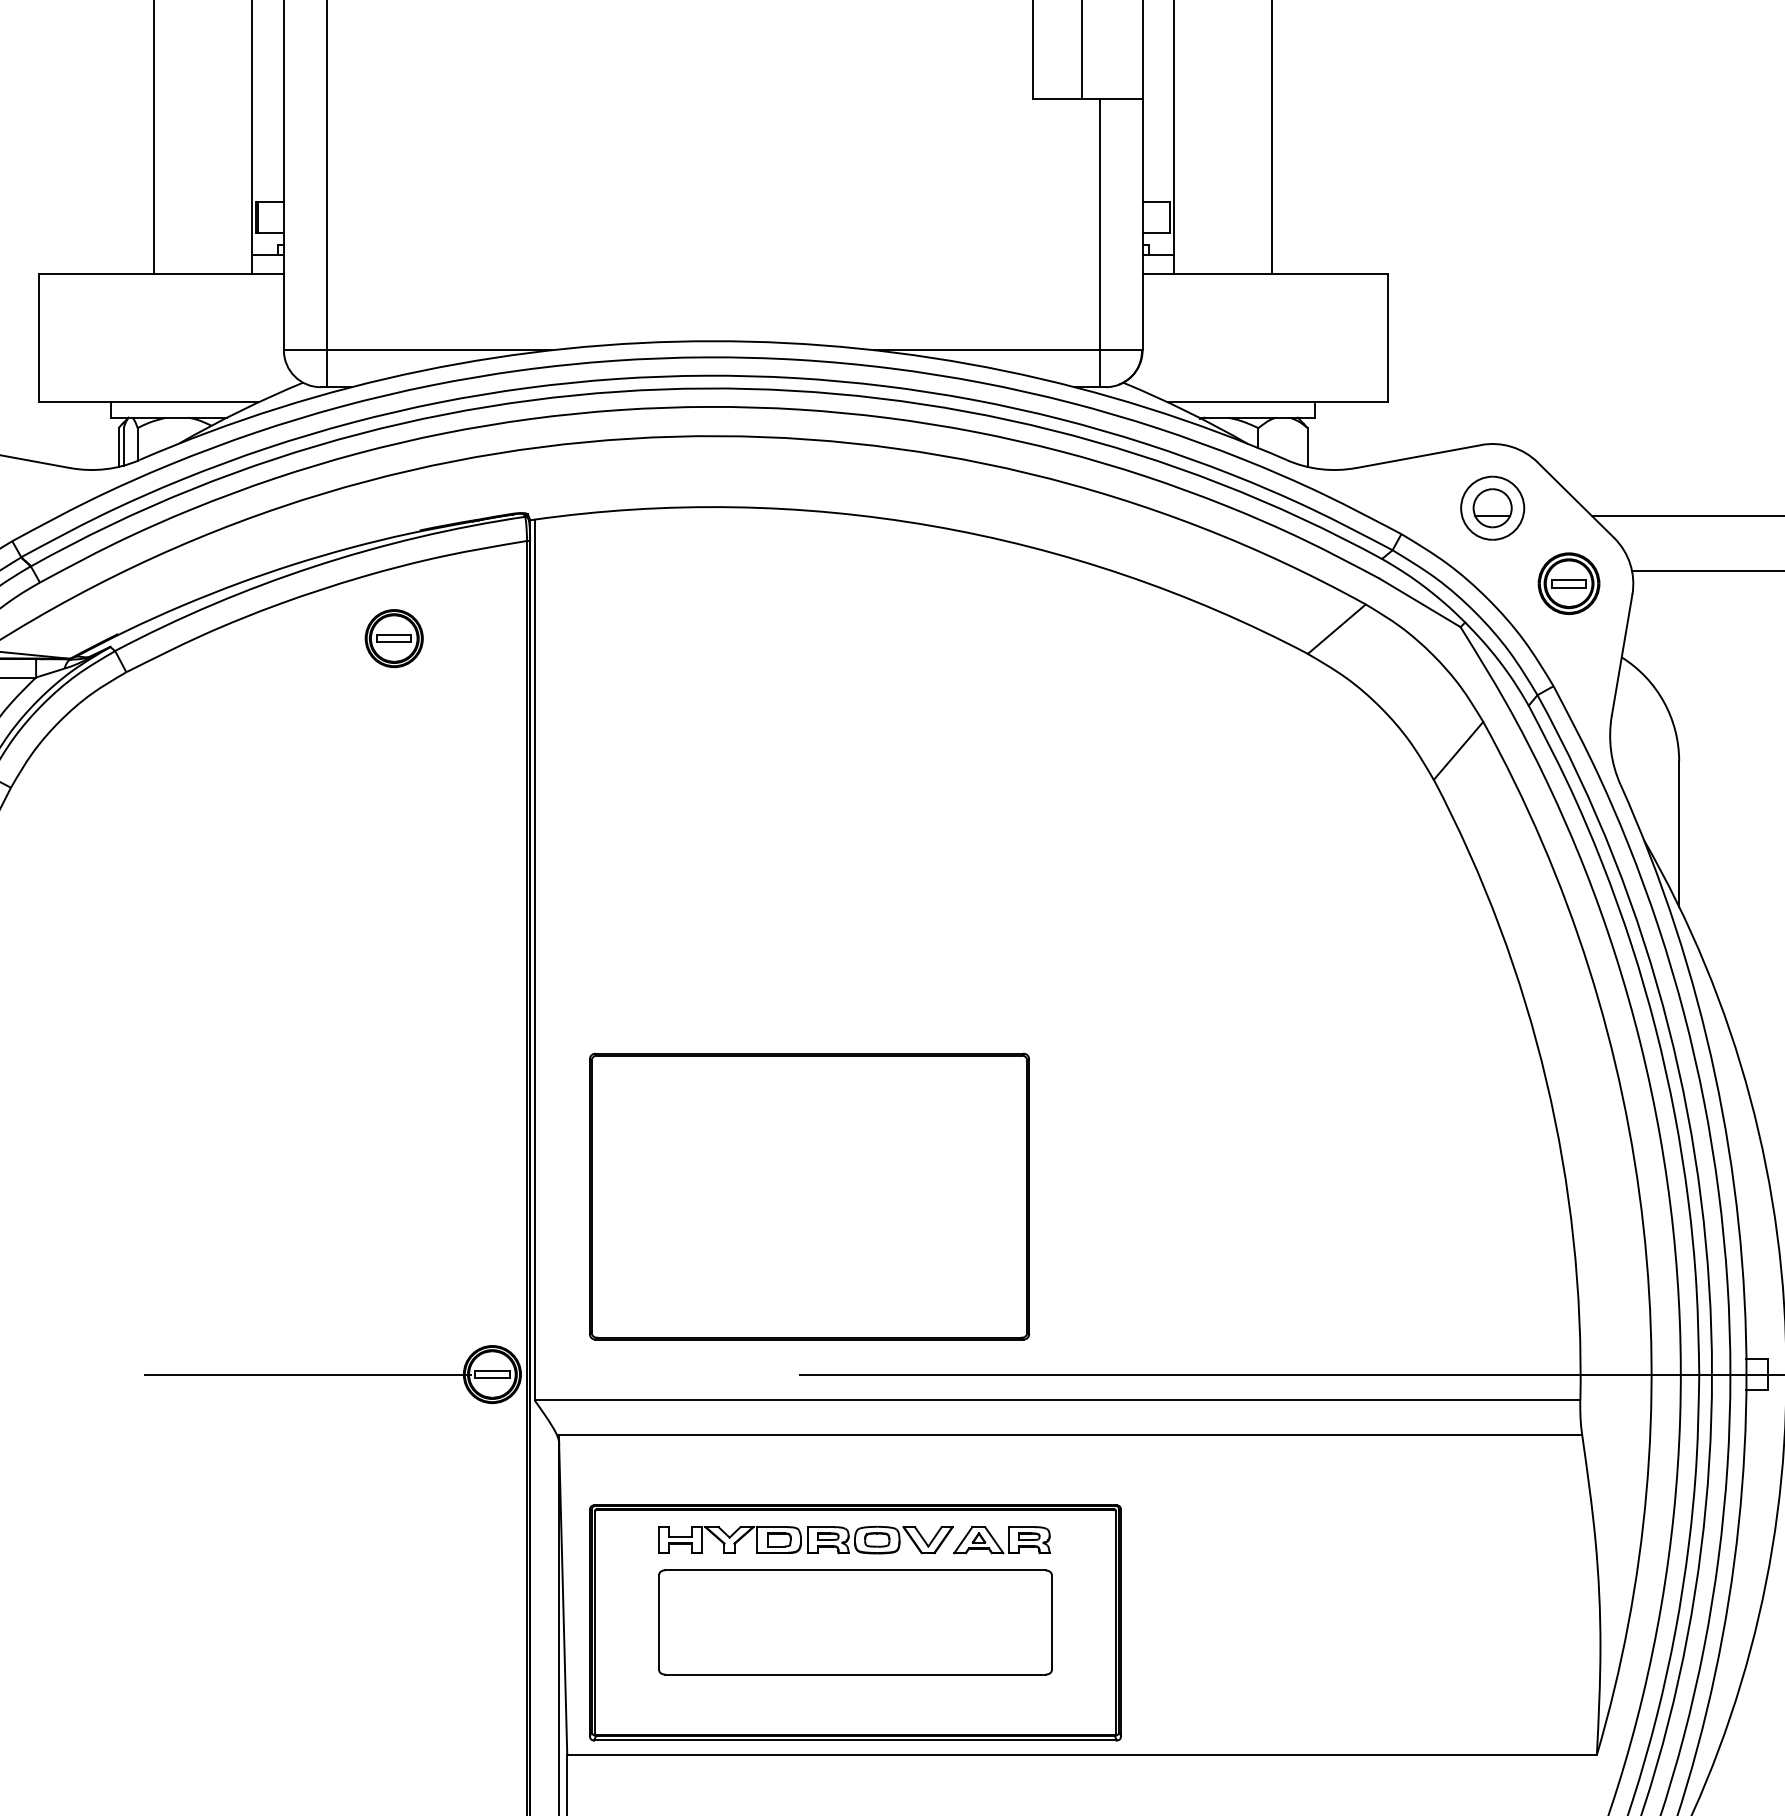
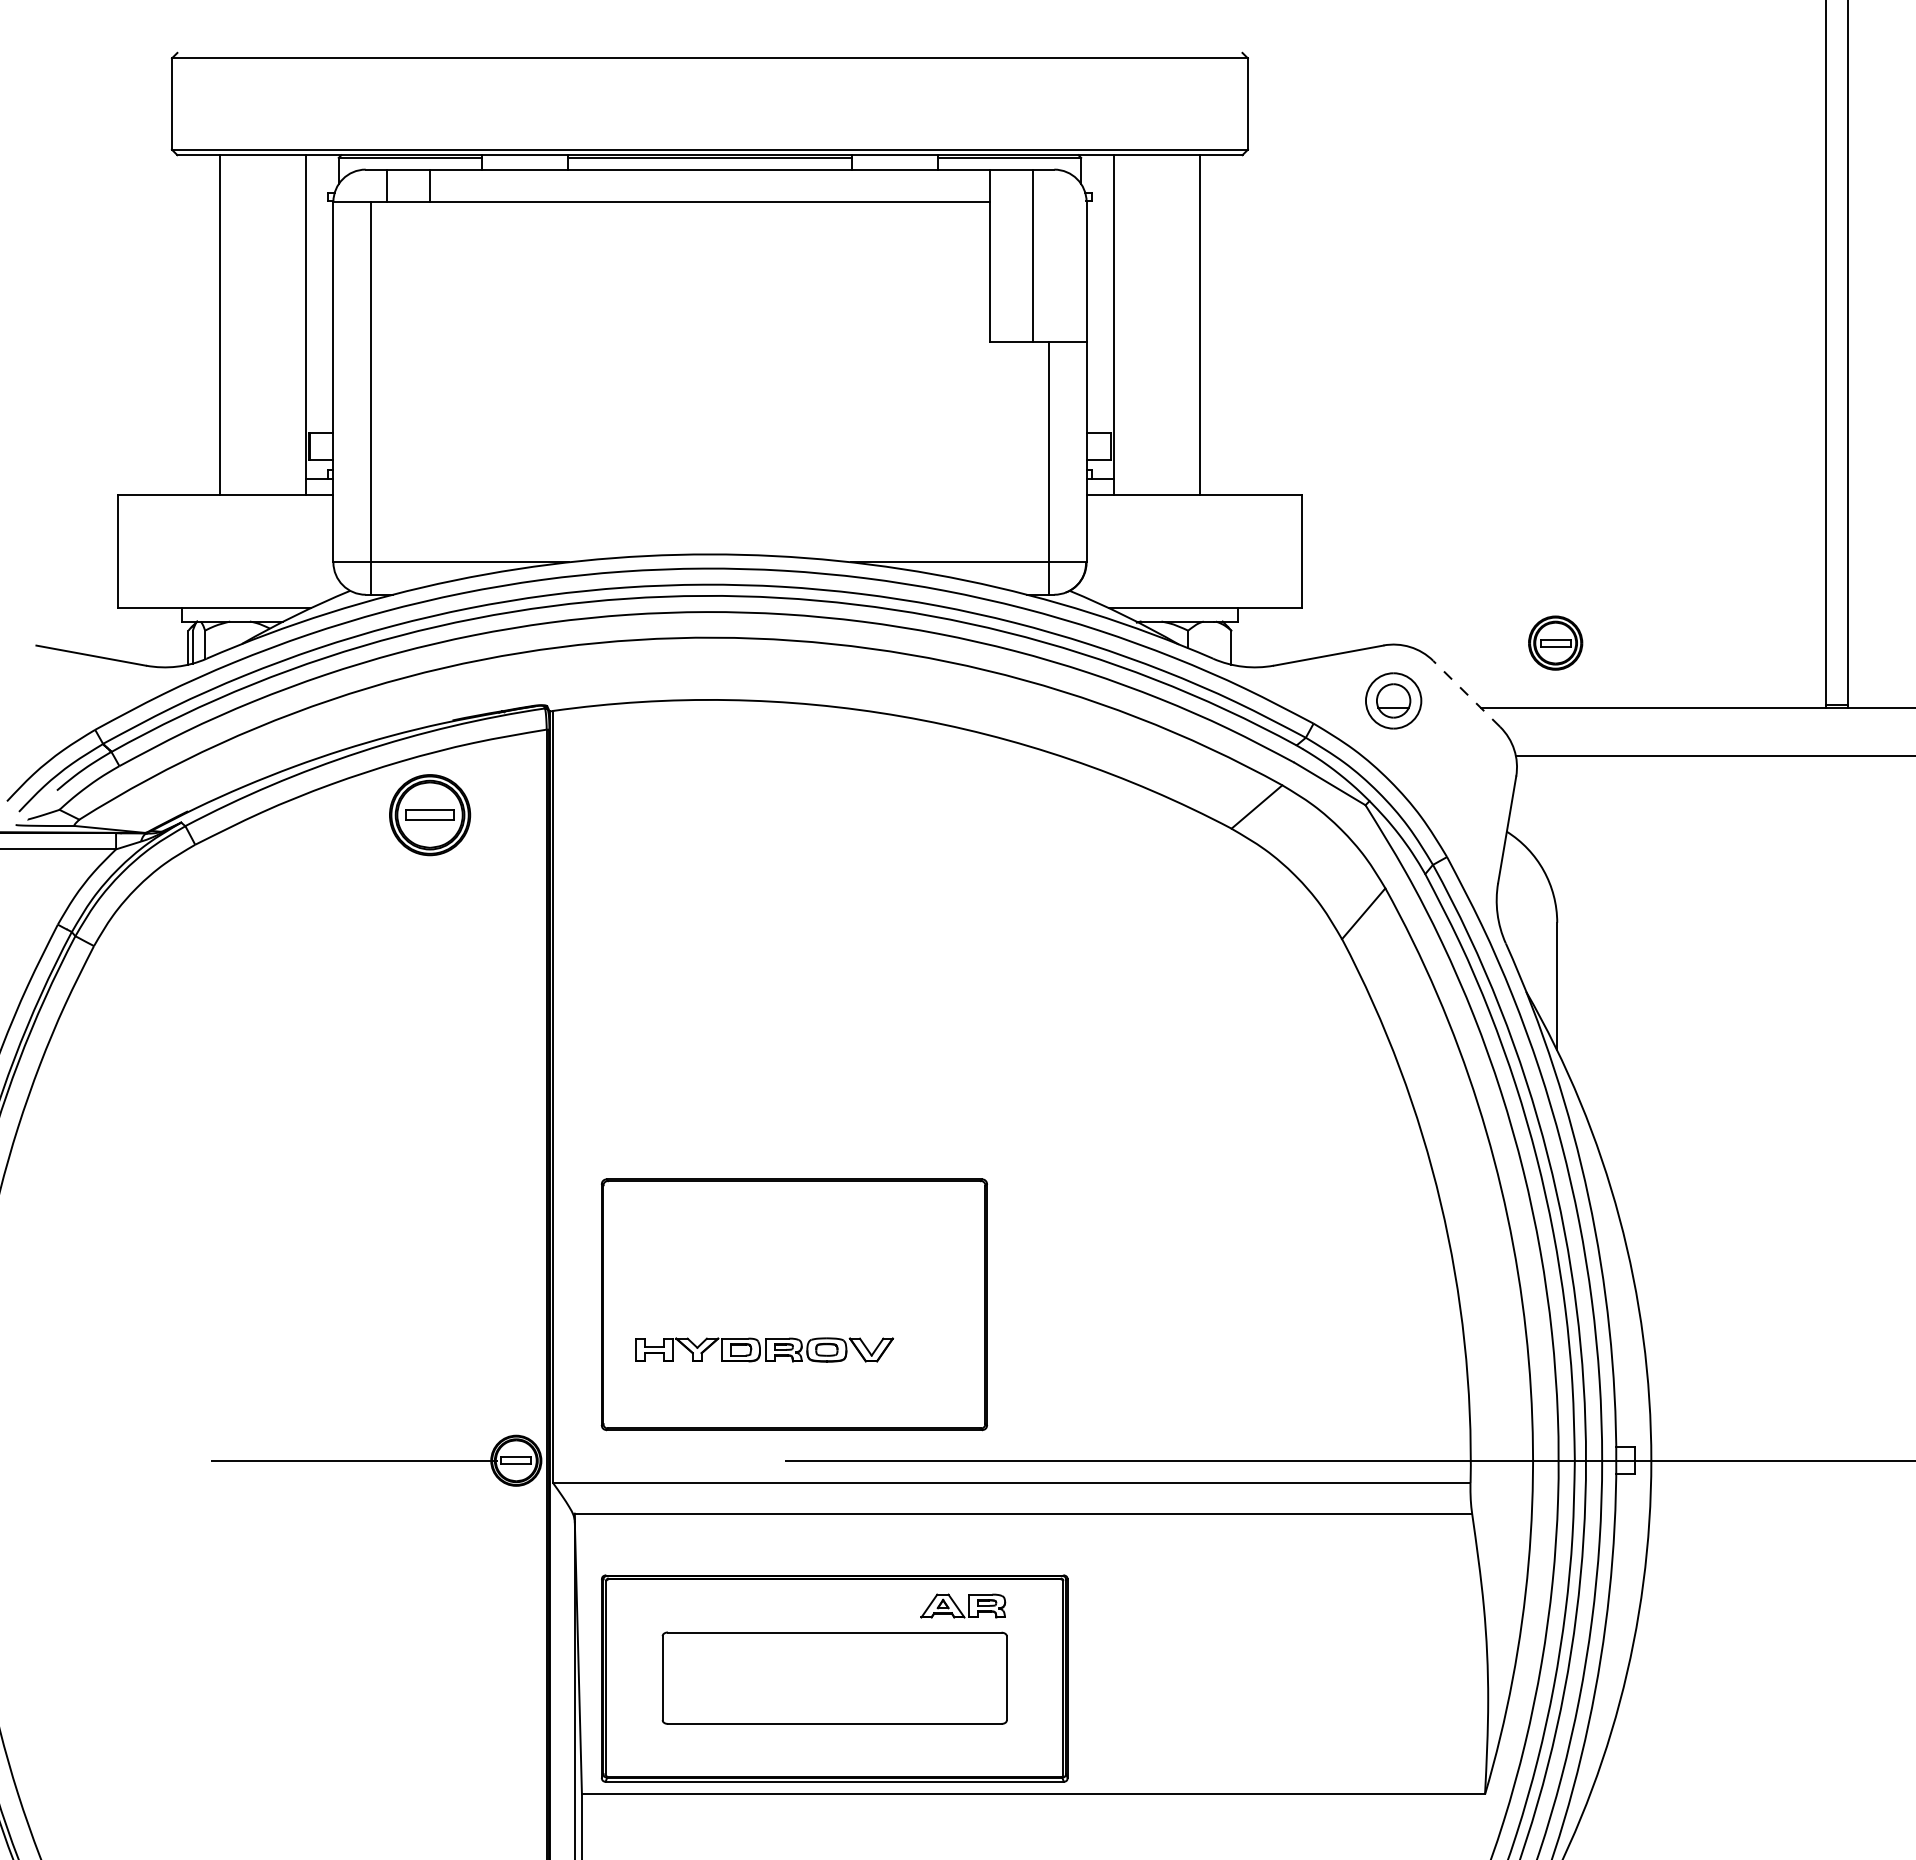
line: (1575, 499) -> (1466, 693), solid -> dashed
part: (1568, 583) -> (1555, 642), moved
part: (394, 638) -> (430, 815), size x1.6
part: (806, 1539) -> (764, 1349), moved

